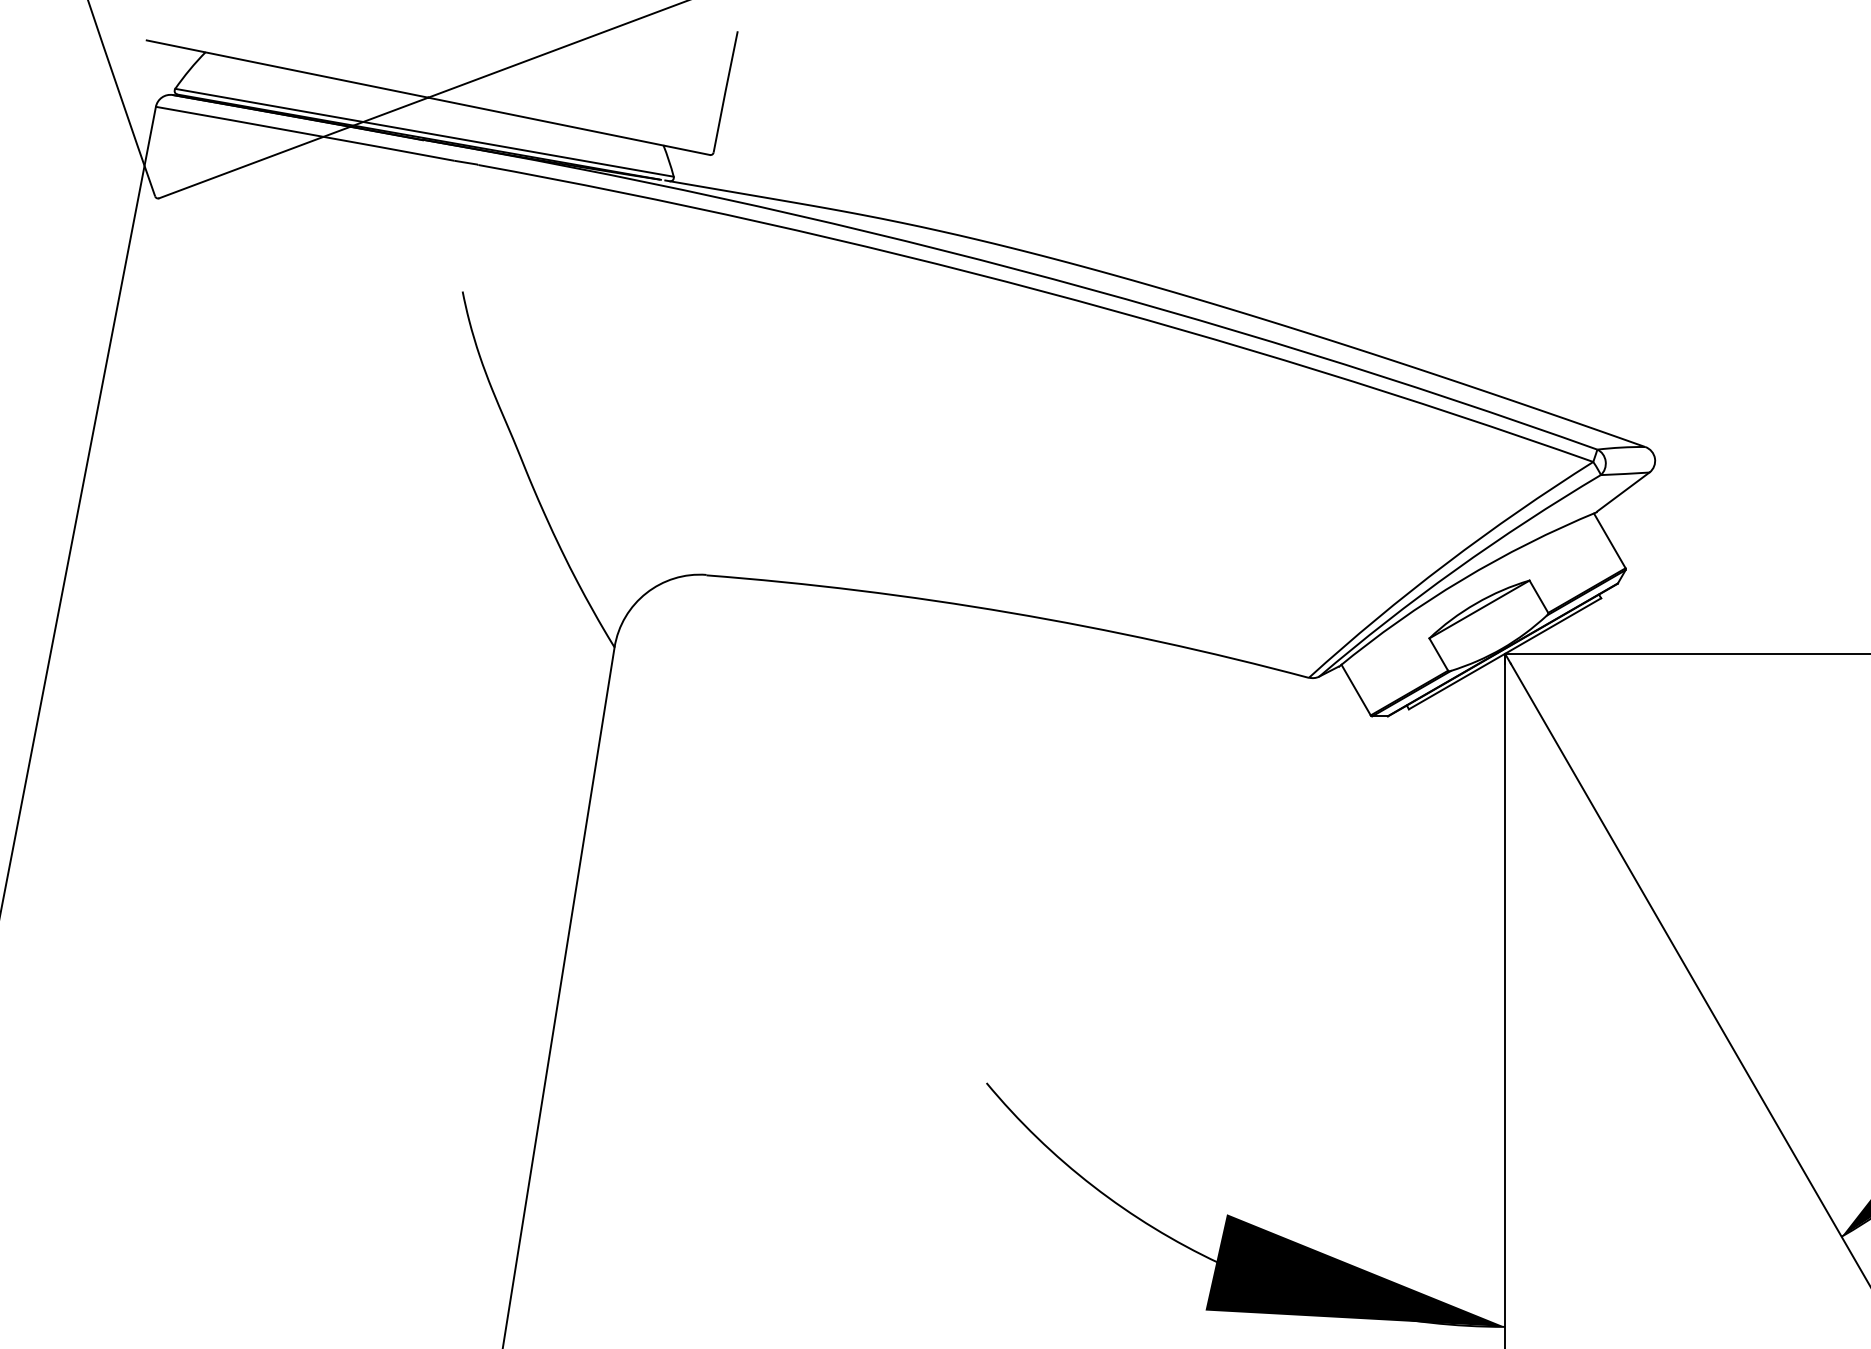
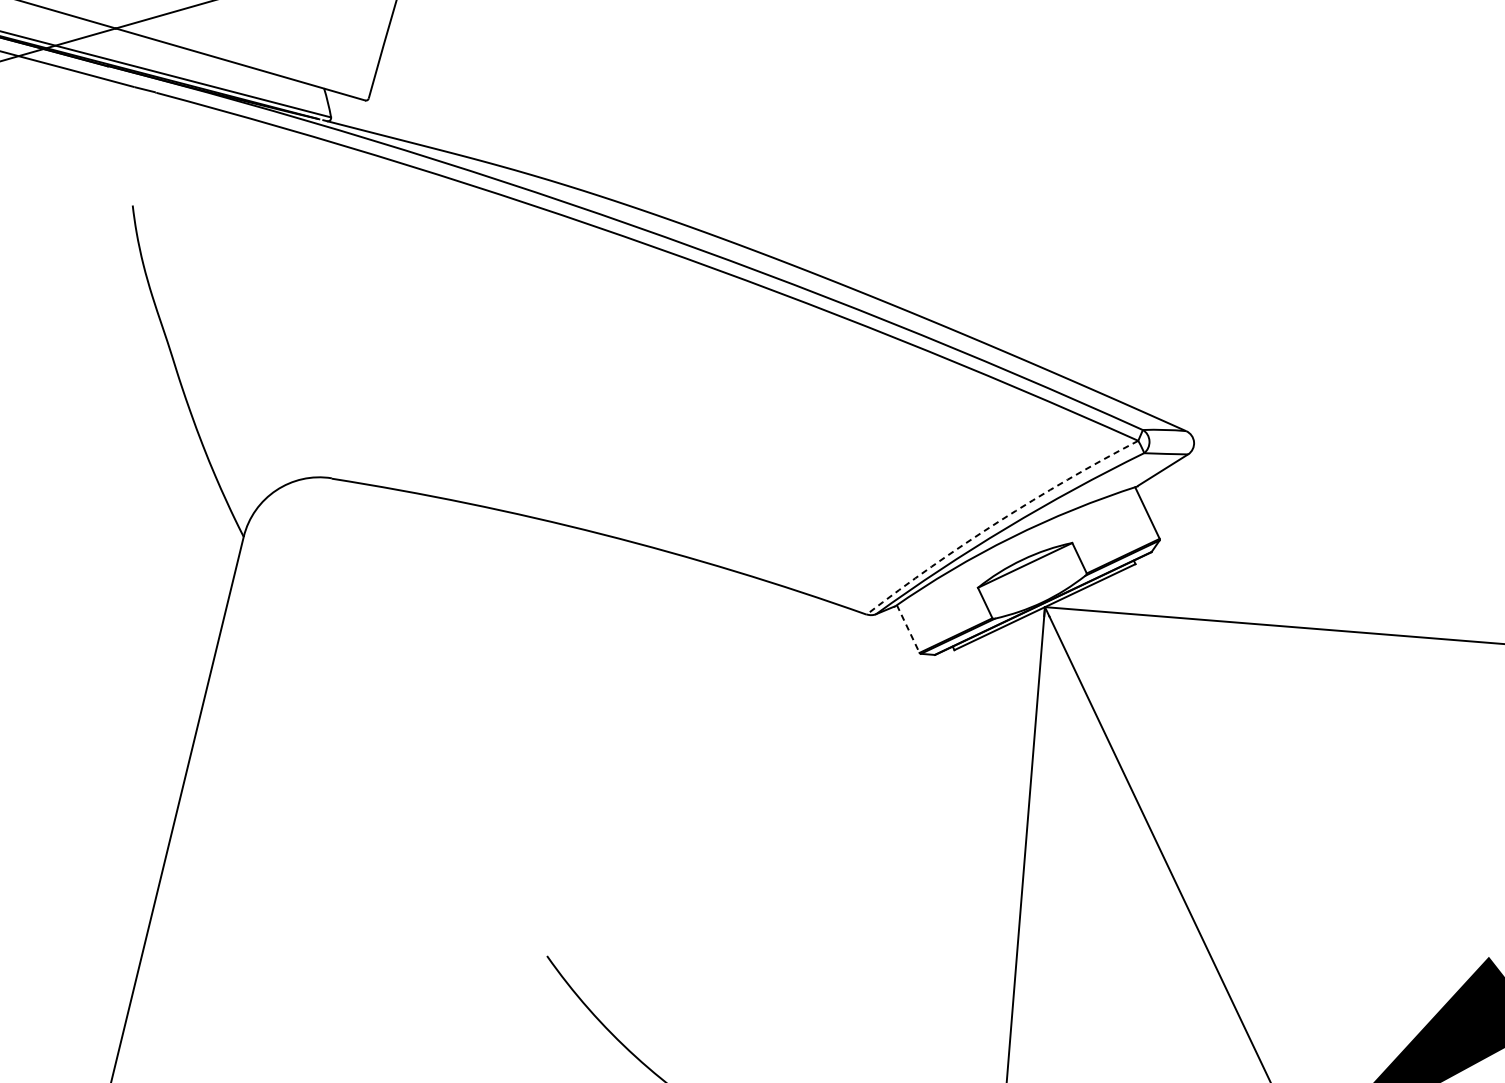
arc: (1446, 563) -> (998, 521), solid -> dashed
line: (1356, 690) -> (908, 629), solid -> dashed

